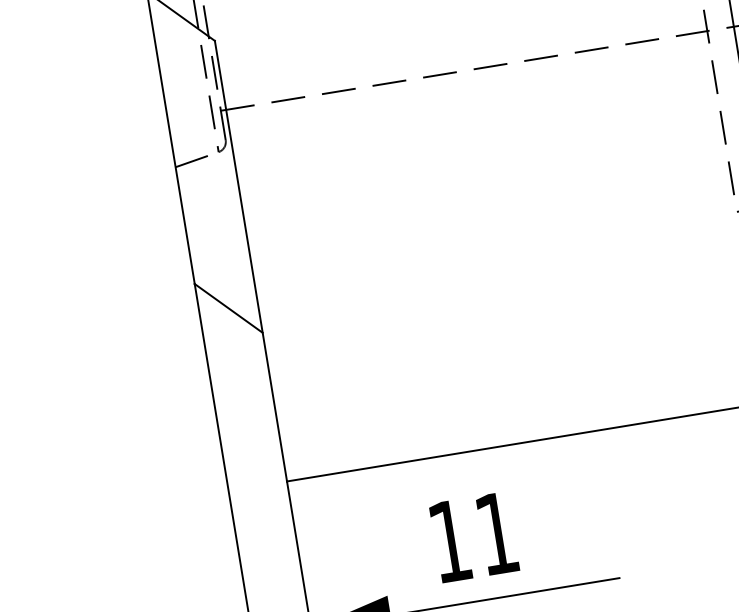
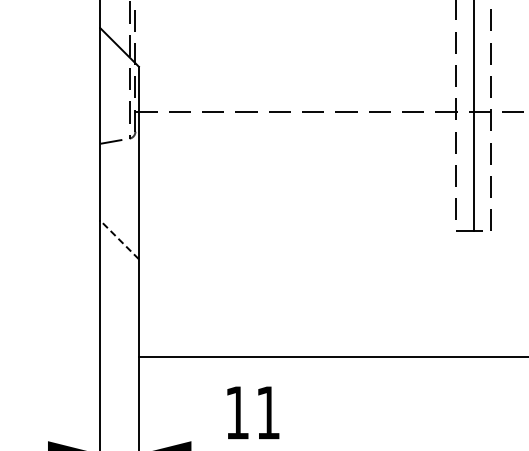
line: (228, 307) -> (119, 239), solid -> dashed

